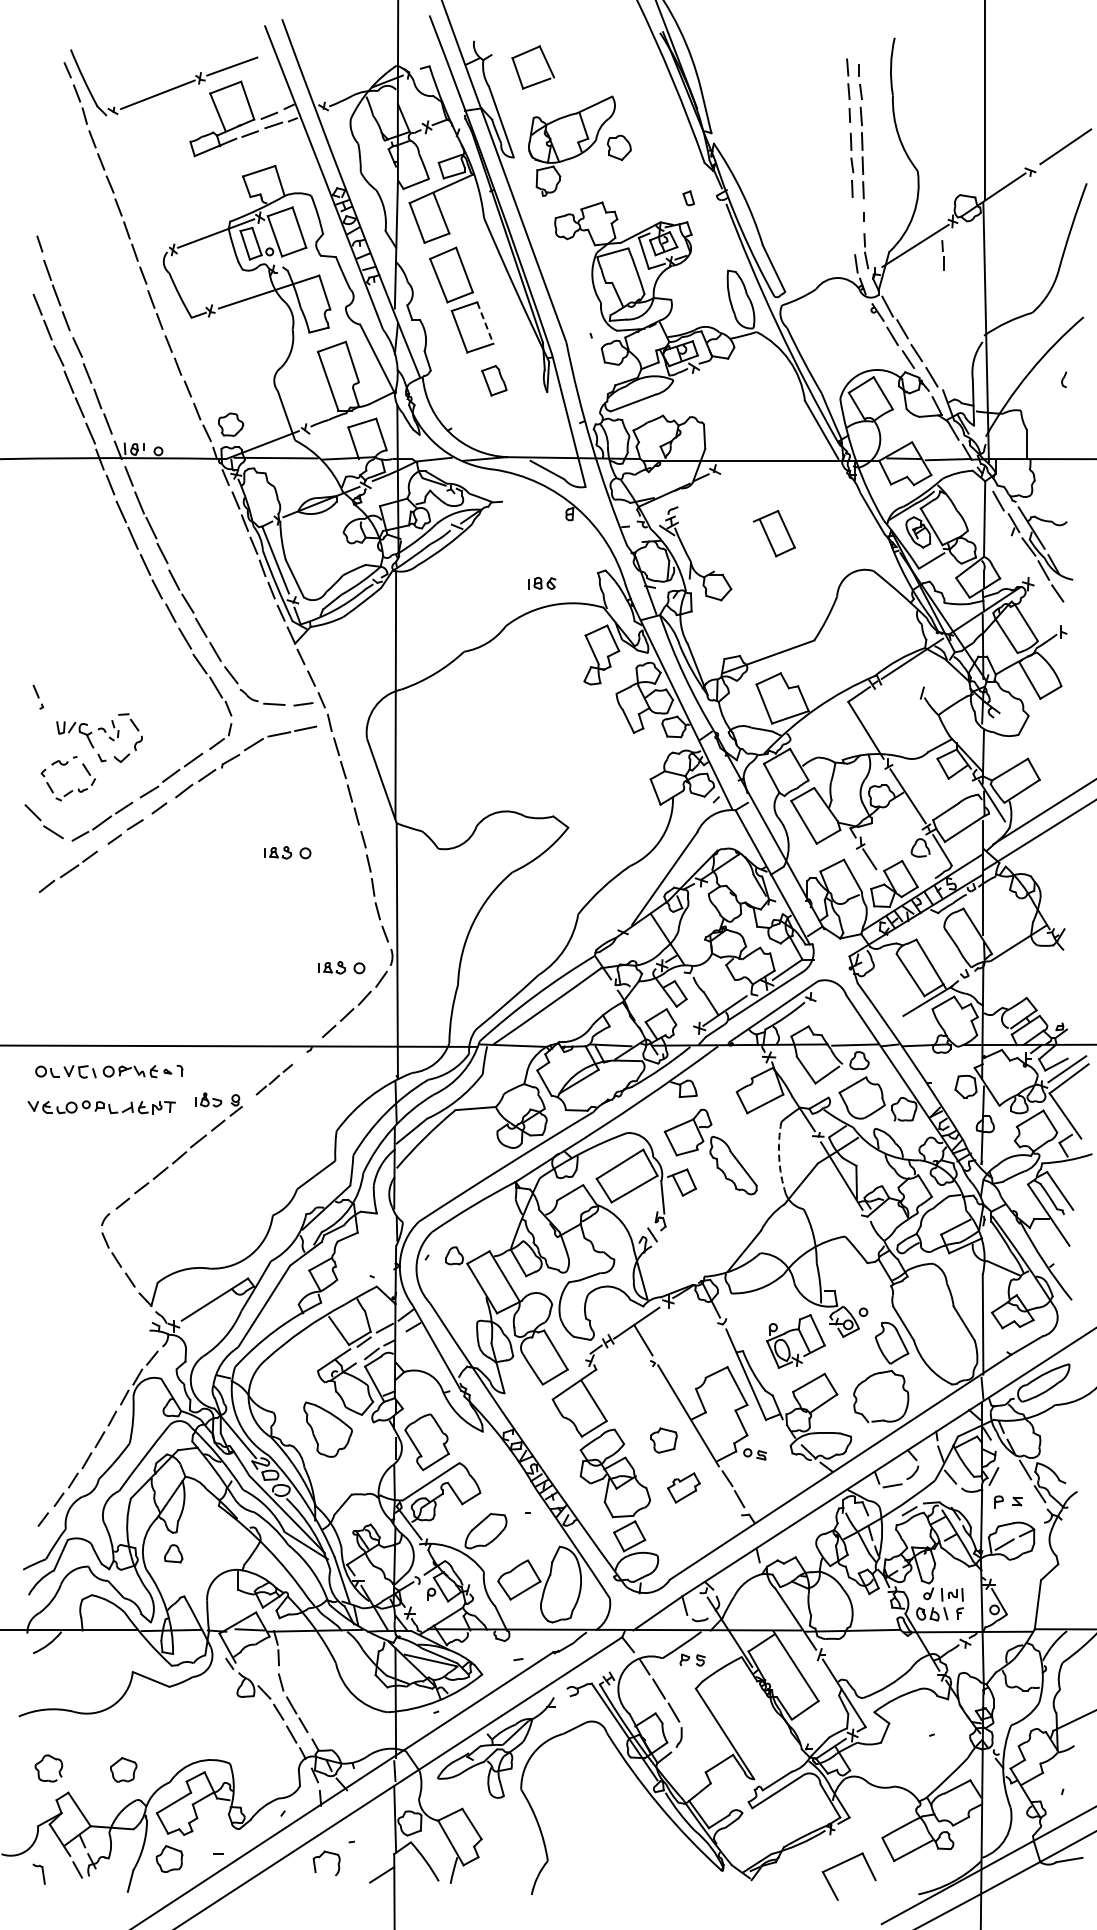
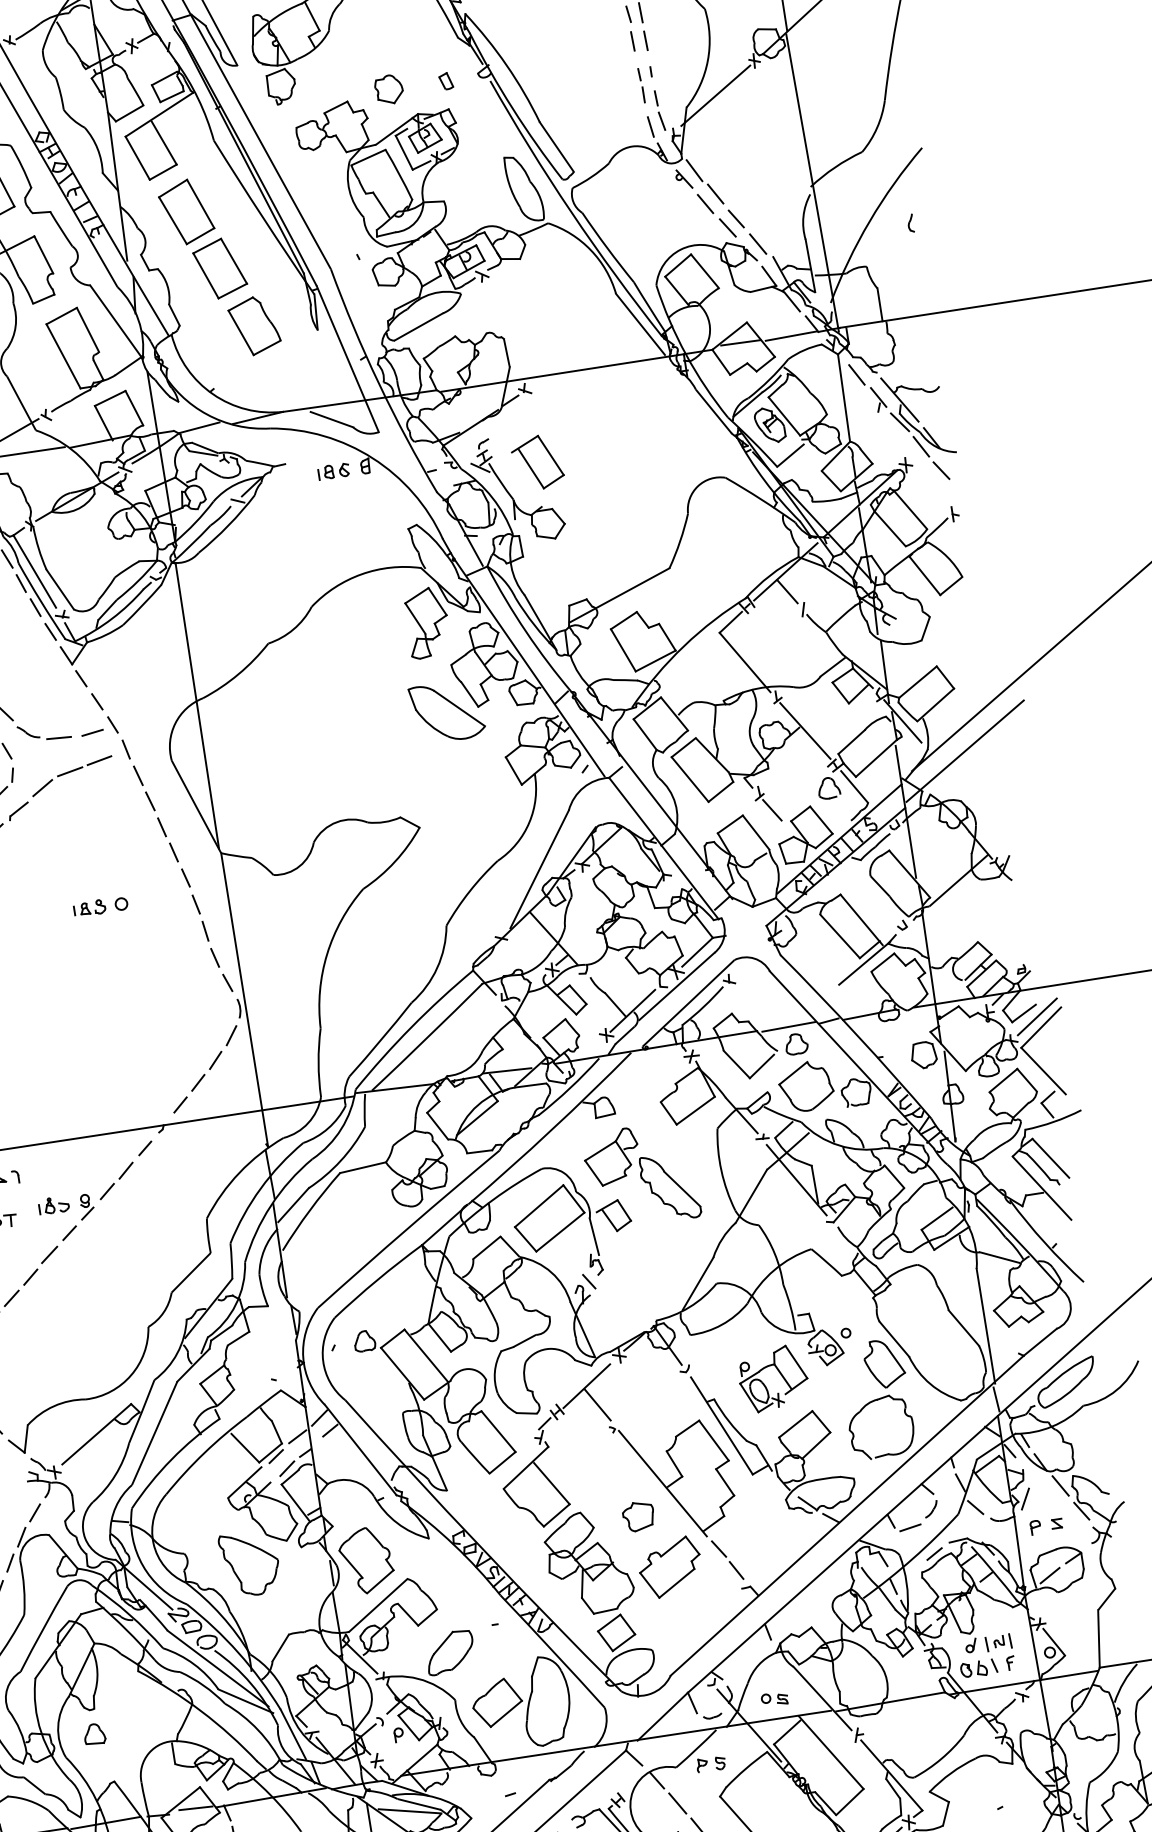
part: (619, 147) -> (389, 89), moved
part: (942, 255) -> (641, 85), moved
line: (485, 323) -> (234, 261), dashed -> solid
part: (494, 380) -> (254, 325), size x1.67
part: (773, 533) -> (536, 462), moved
part: (542, 583) -> (334, 471), moved
line: (911, 675) -> (787, 591), added
part: (607, 732) -> (447, 711), added
part: (341, 967) -> (183, 1029), removed
part: (274, 1079) -> (126, 1170), size x1.43
arc: (779, 1158) -> (721, 1171), dashed -> solid
part: (754, 1454) -> (774, 1699), moved
part: (683, 1487) -> (669, 1567), size x1.67

